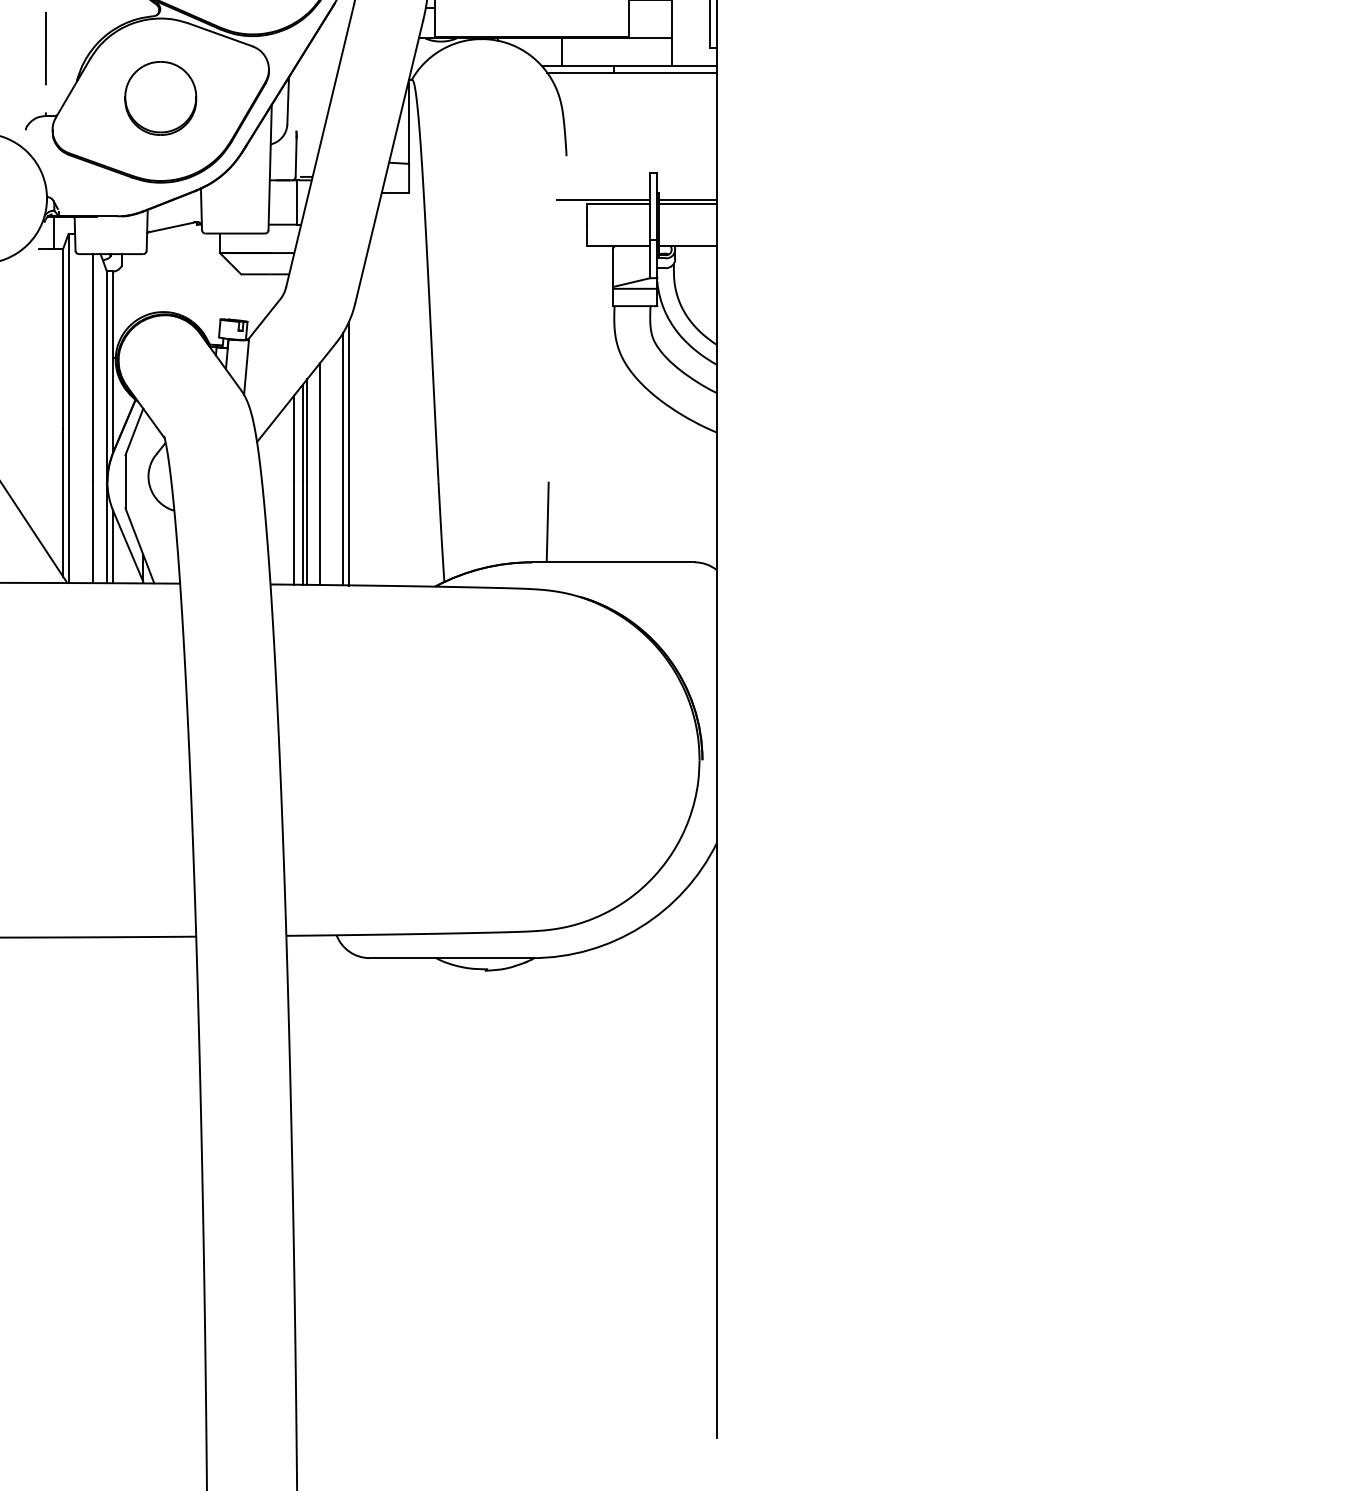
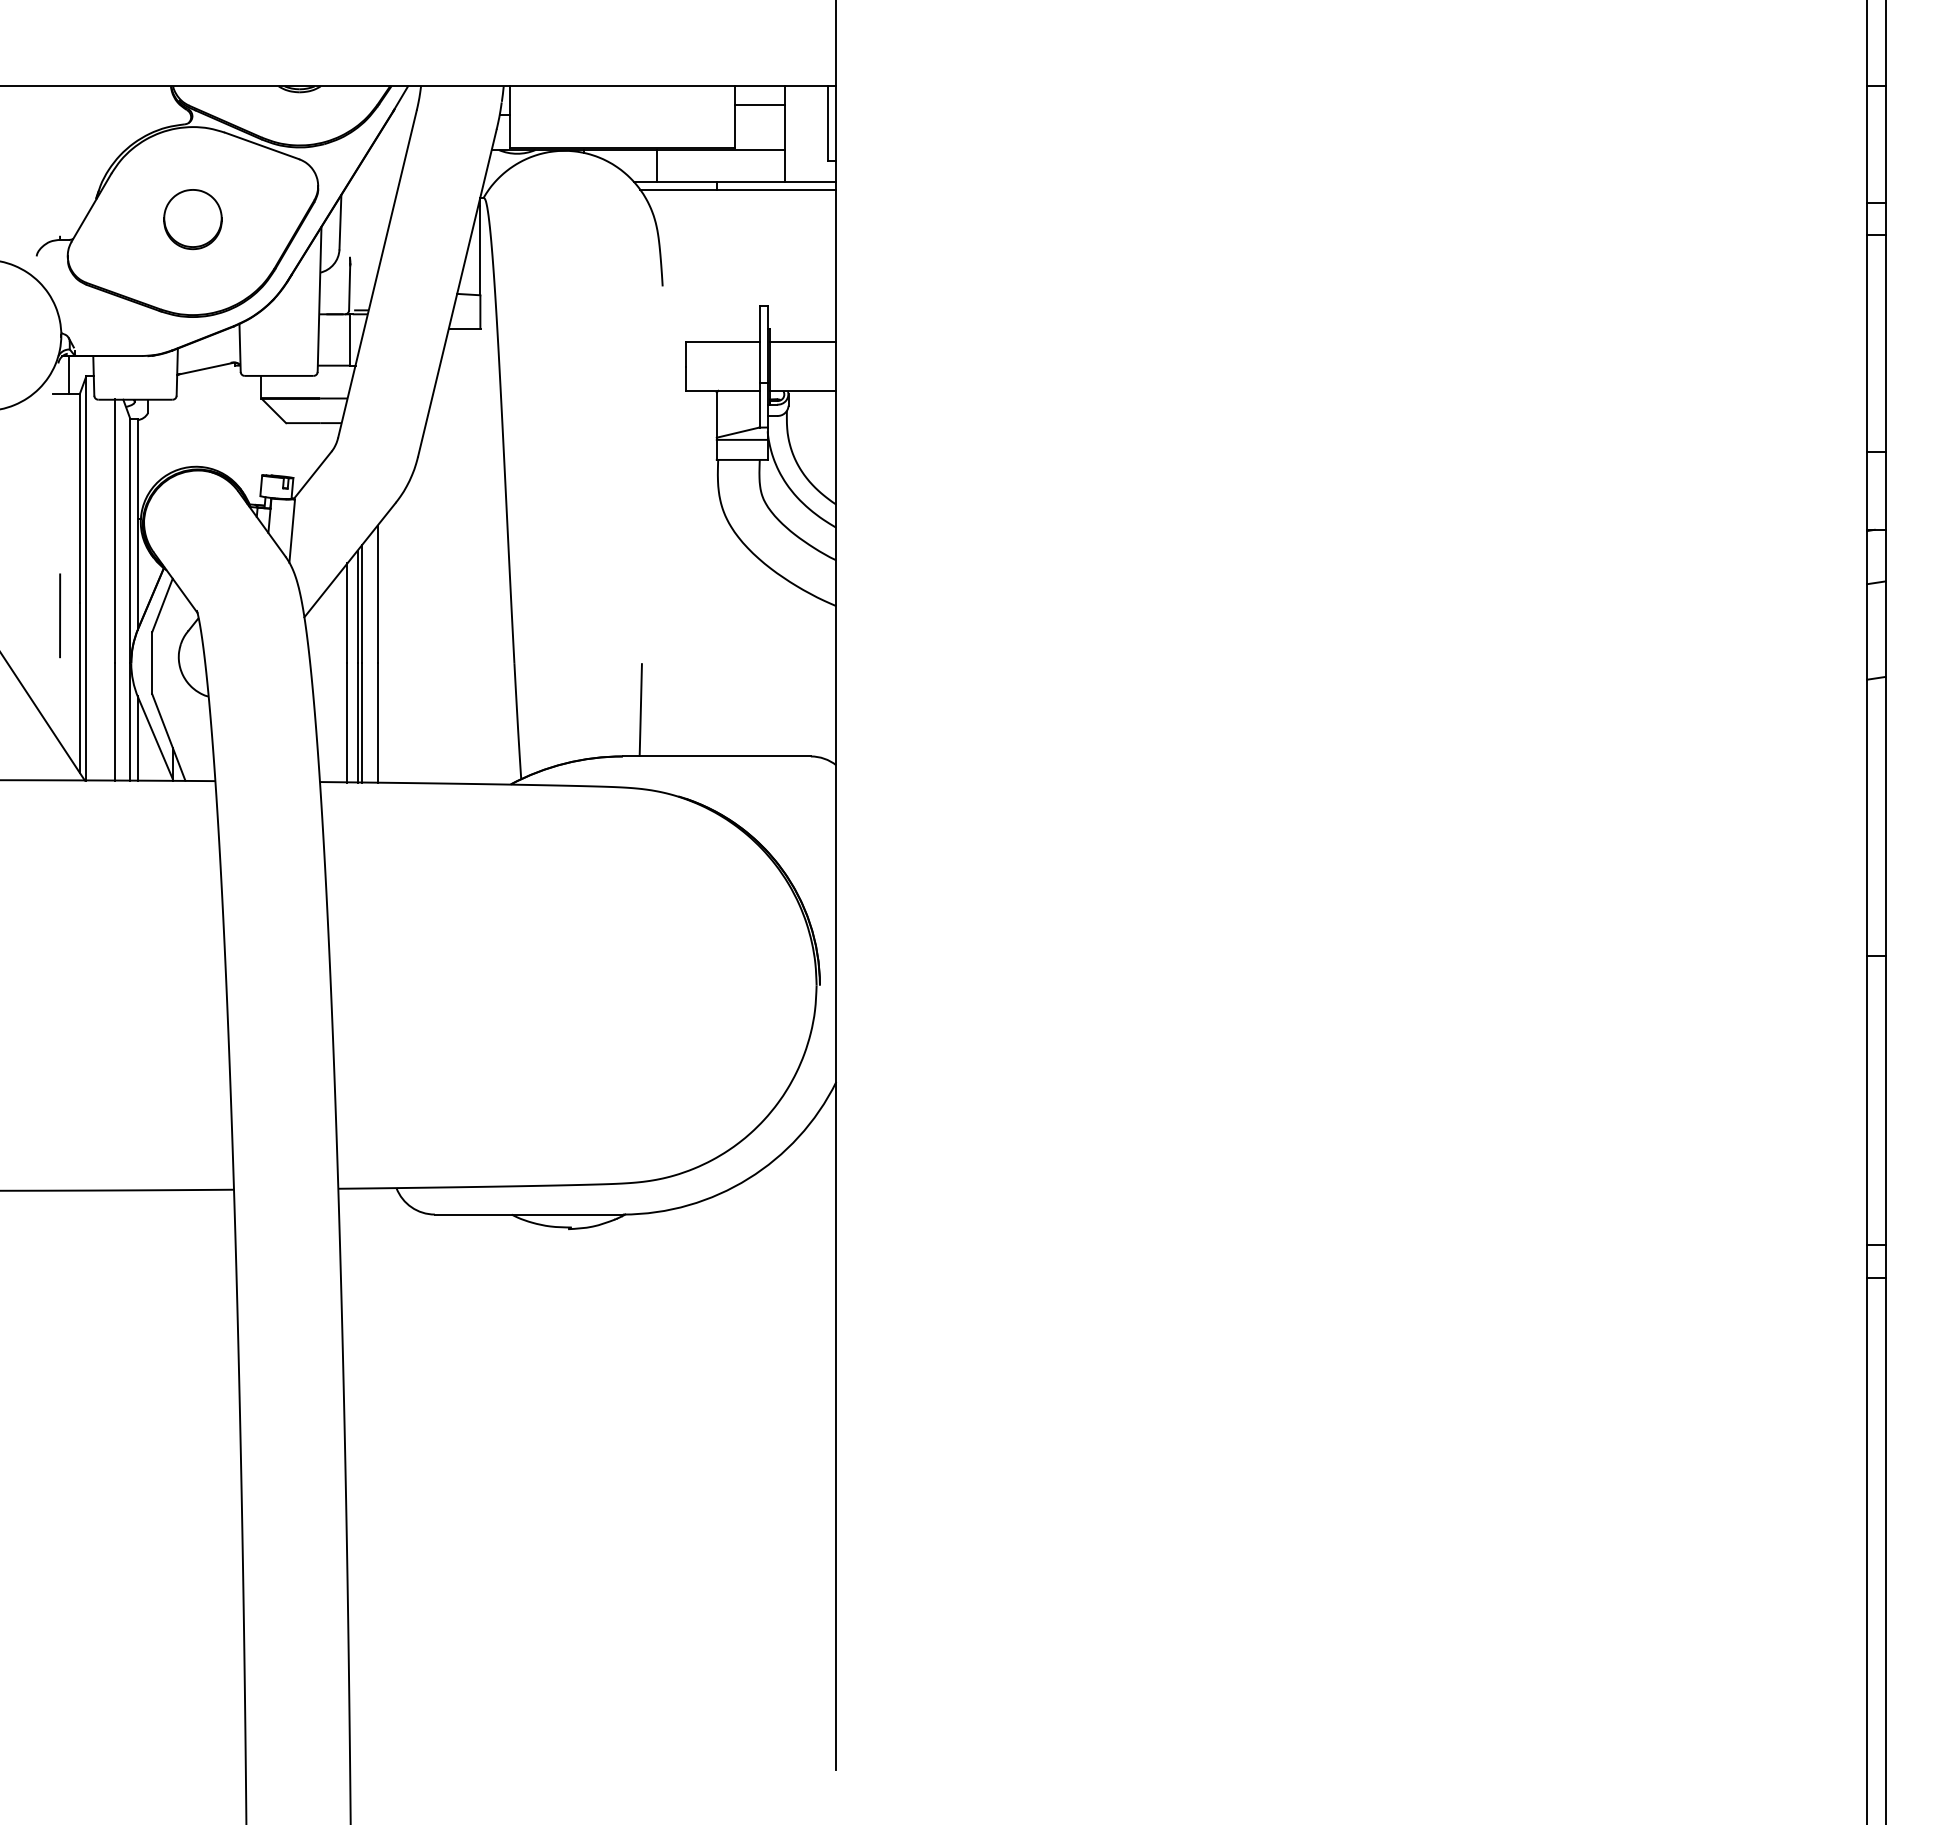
line: (46, 48) -> (60, 615), moved
part: (160, 98) -> (192, 219), size x0.7
line: (603, 199) -> (705, 336), removed
line: (687, 199) -> (802, 336), removed
line: (348, 453) -> (410, 630), removed
line: (343, 458) -> (404, 636), removed

